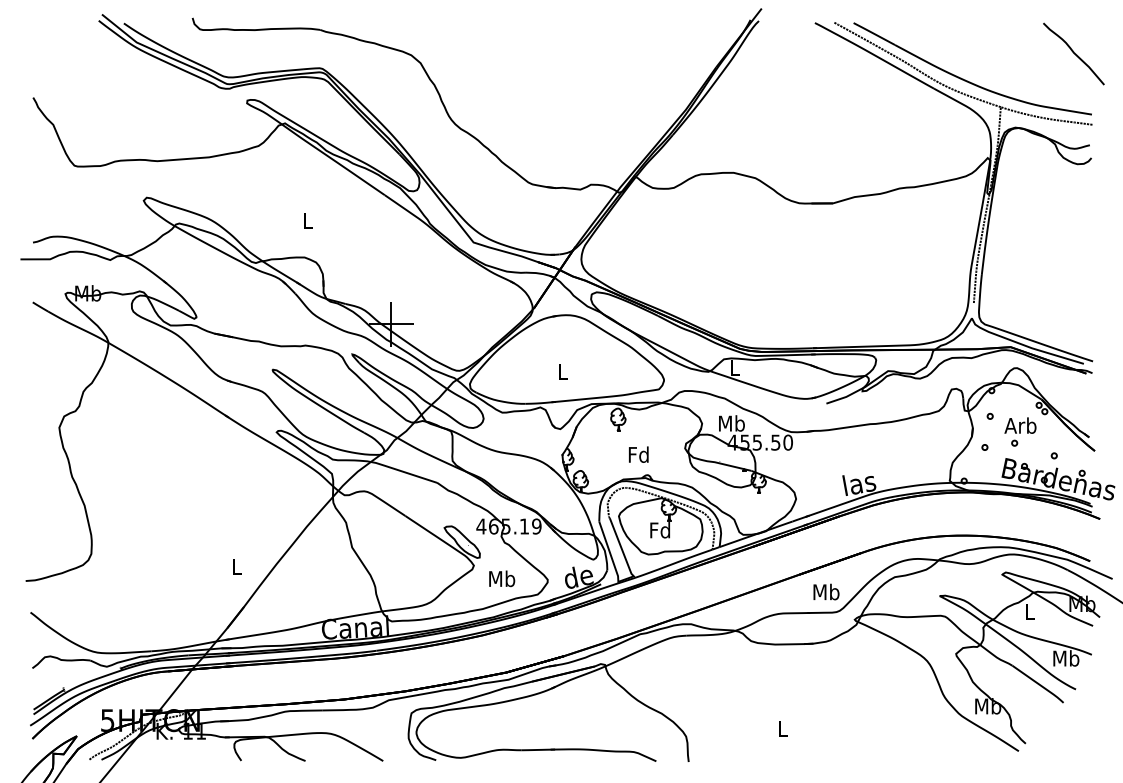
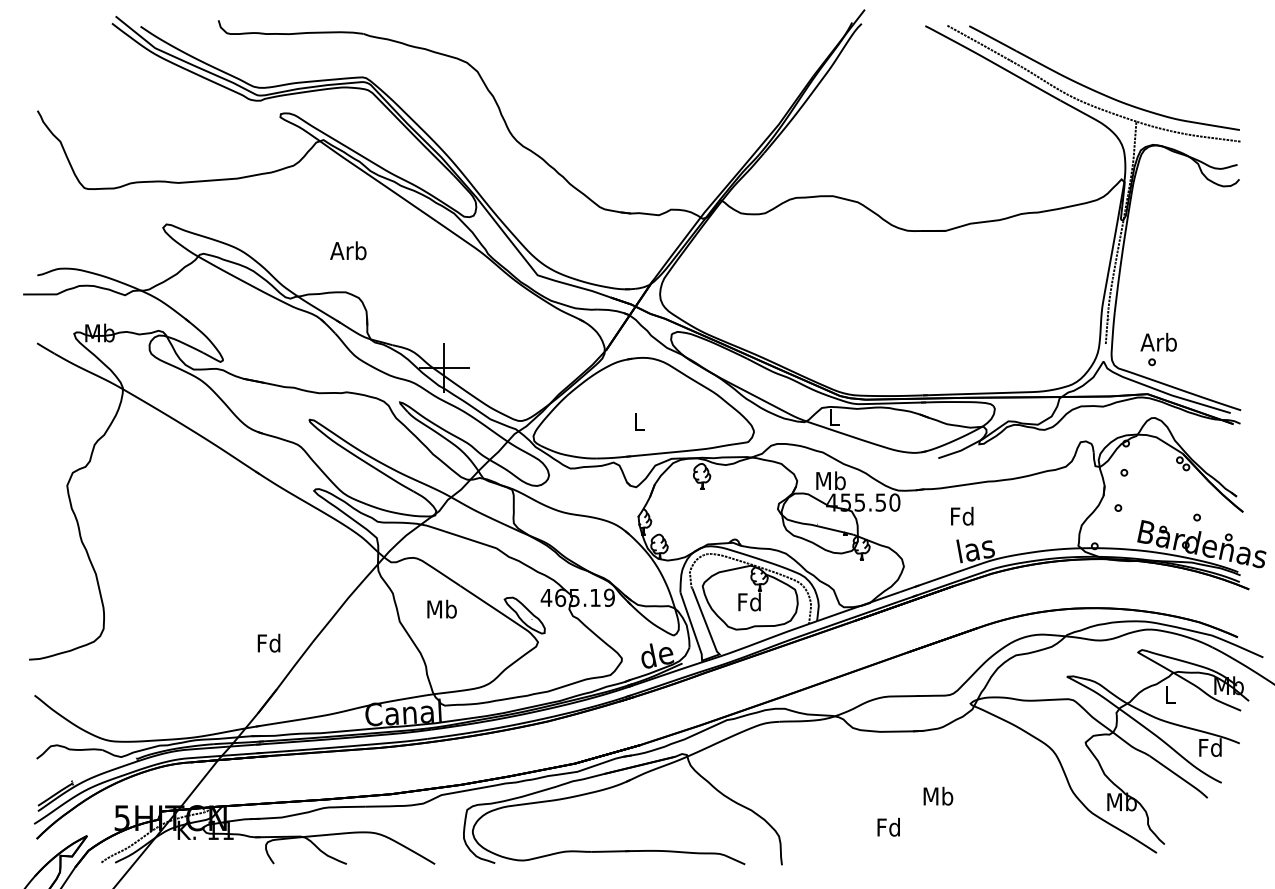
curve: (1074, 53) -> (1219, 60), removed
text: (307, 220) -> (348, 250), L -> Arb
part: (1020, 432) -> (1158, 349), moved
text: (638, 454) -> (962, 515), moved
text: (236, 565) -> (268, 642), L -> Fd
text: (501, 578) -> (441, 608), moved
text: (826, 591) -> (938, 795), moved
text: (1066, 658) -> (1210, 747), Mb -> Fd
text: (782, 727) -> (888, 826), L -> Fd

